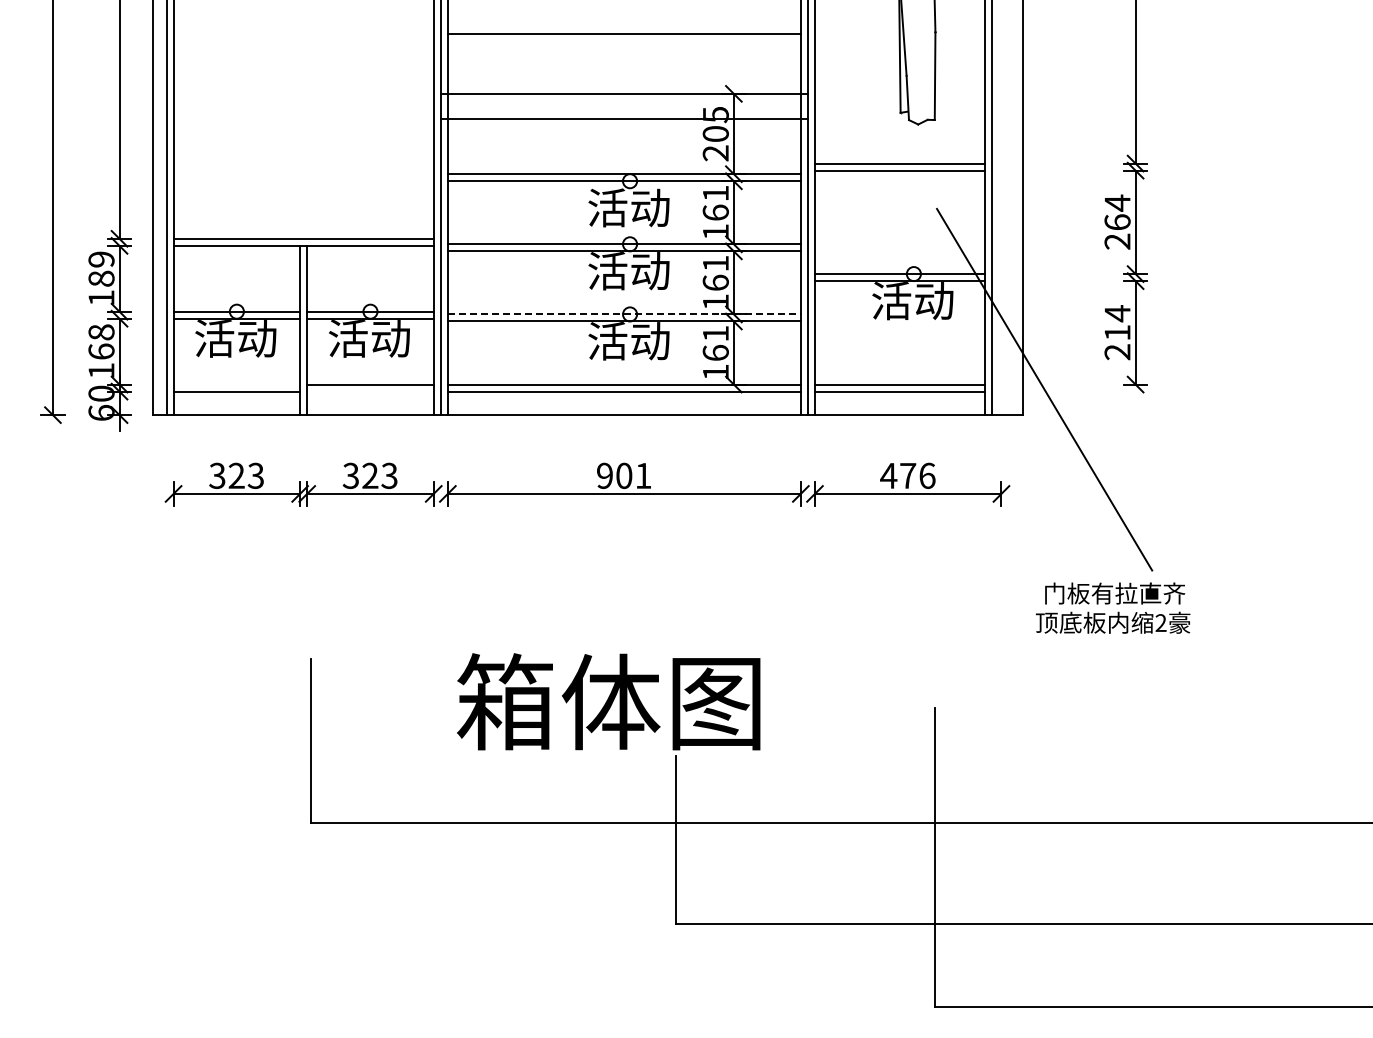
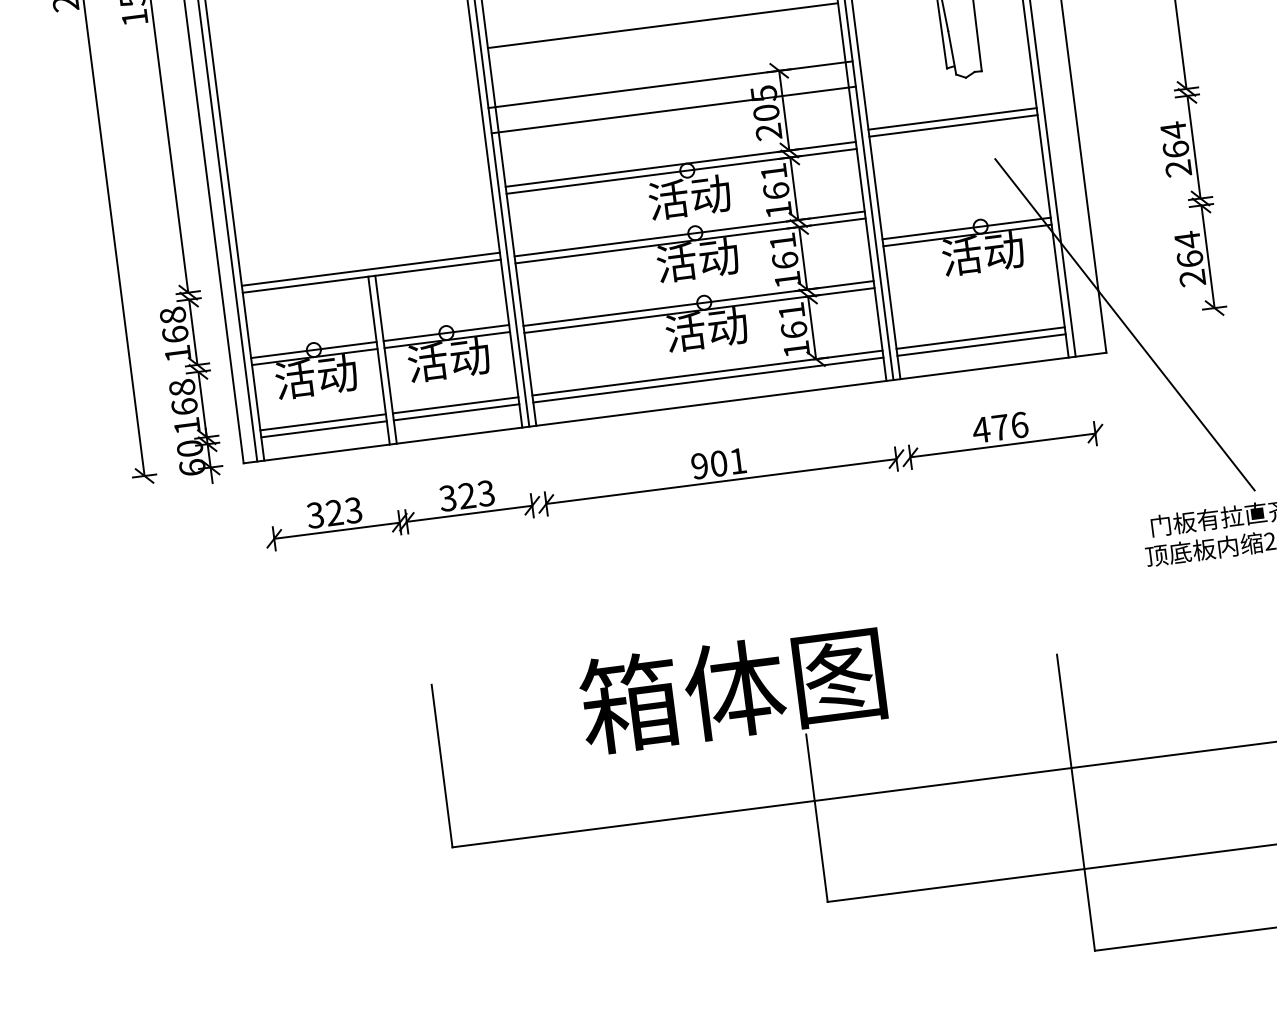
text: (101, 268) -> (174, 324), 189 -> 168
line: (624, 314) -> (698, 303), dashed -> solid
text: (1117, 332) -> (1190, 258), 214 -> 264
line: (236, 384) -> (322, 422), added
line: (370, 391) -> (456, 412), added

